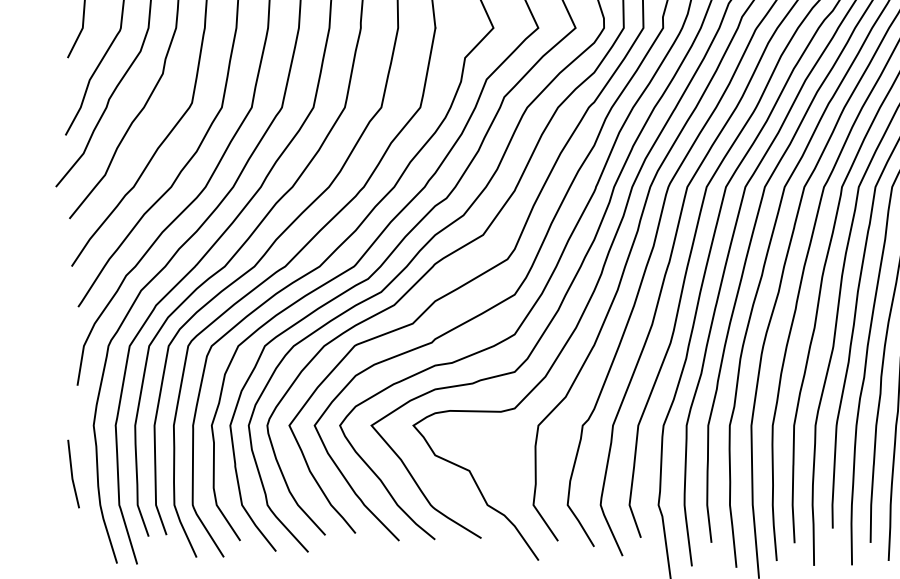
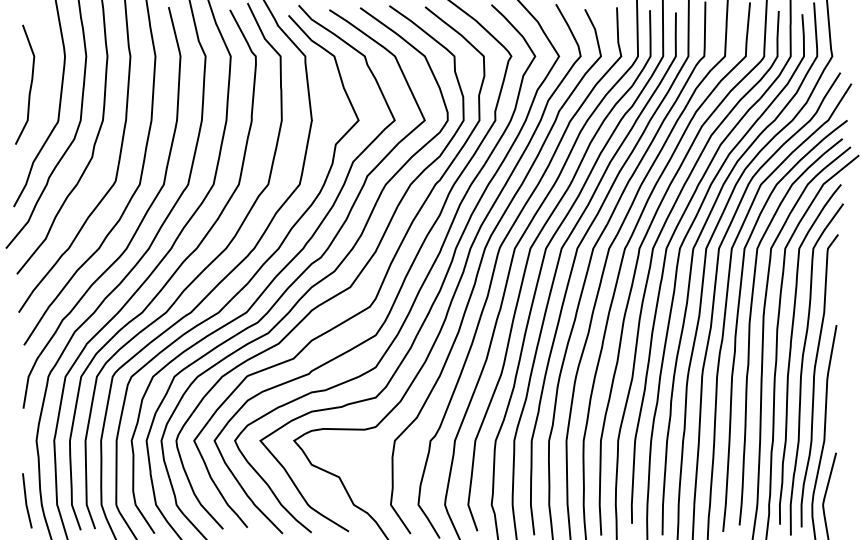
line: (72, 473) -> (26, 500), moved

